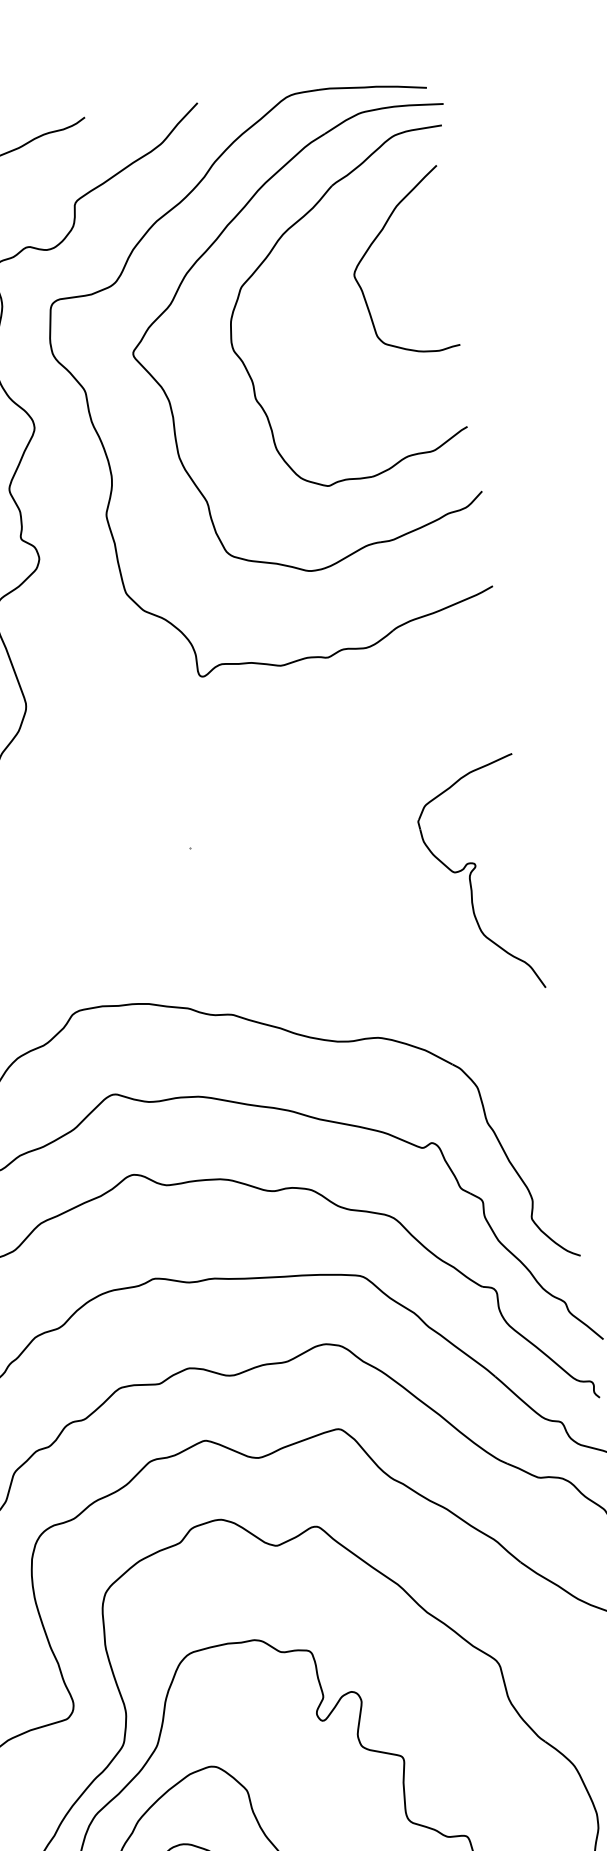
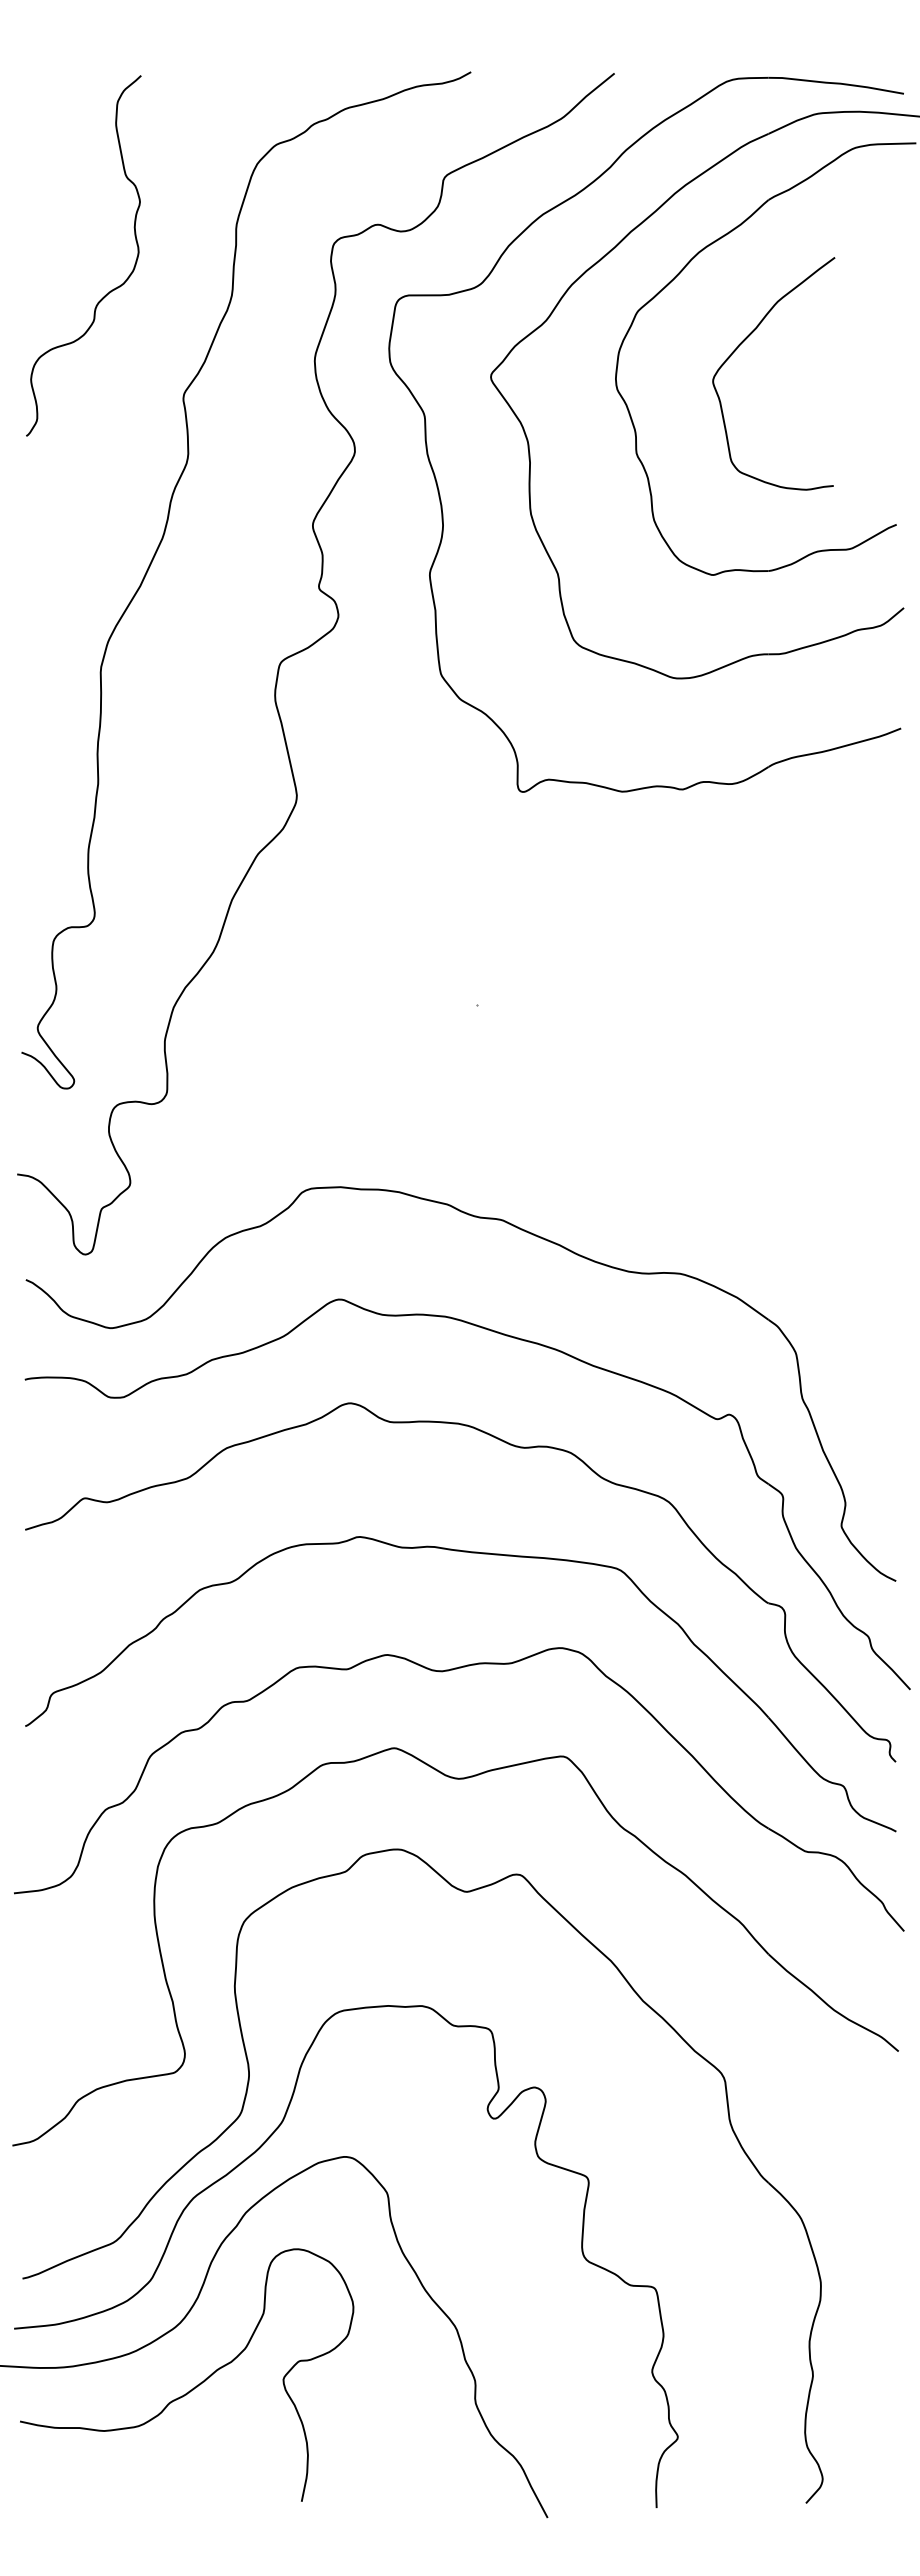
curve: (374, 241) -> (743, 342), moved
part: (470, 878) -> (823, 1090), removed

